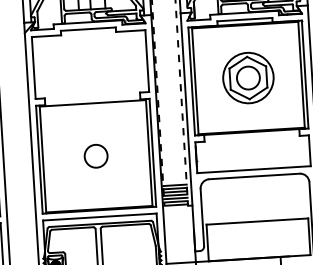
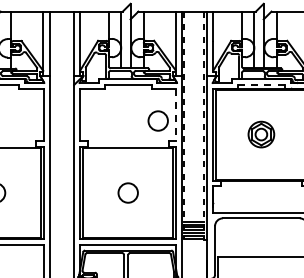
line: (243, 19) -> (260, 84), solid -> dashed
line: (147, 61) -> (176, 115), solid -> dashed
circle: (125, 68) -> (157, 120), added
part: (248, 77) -> (261, 134), size x0.6

